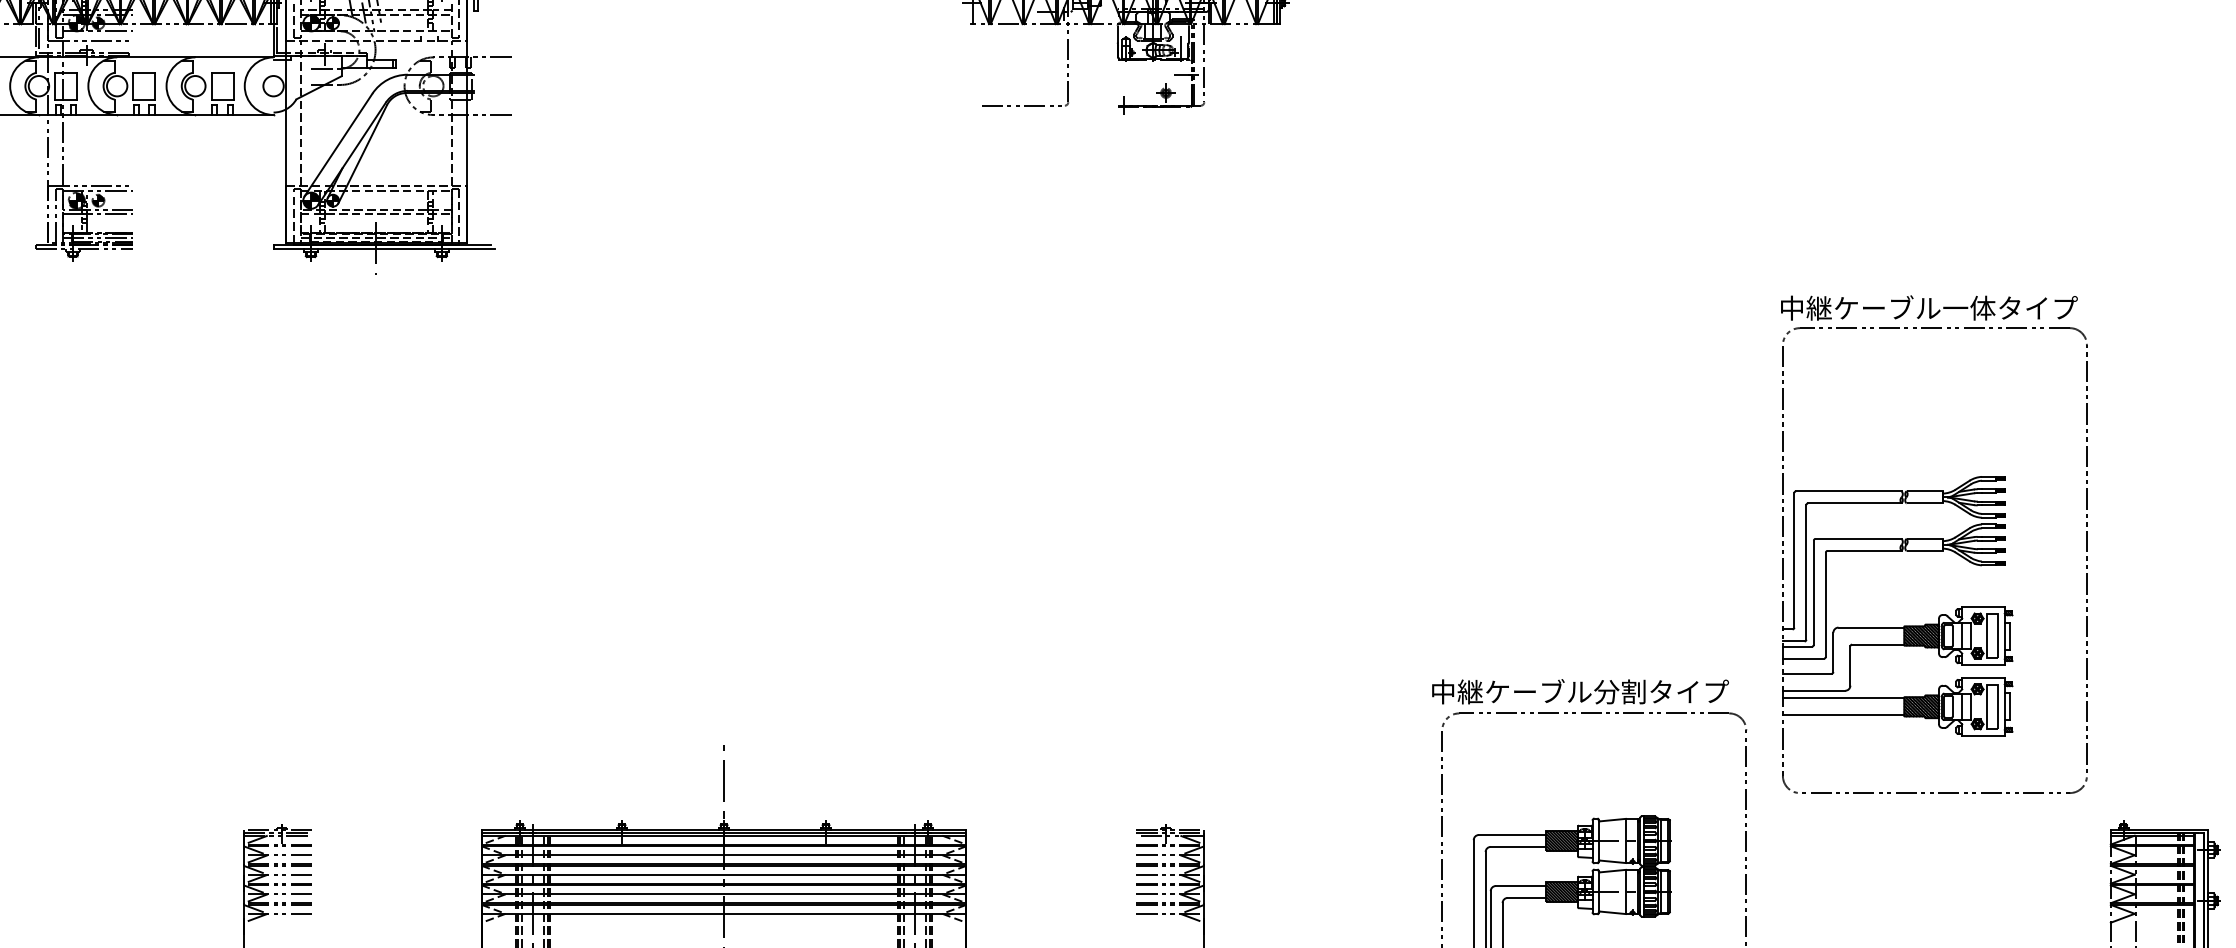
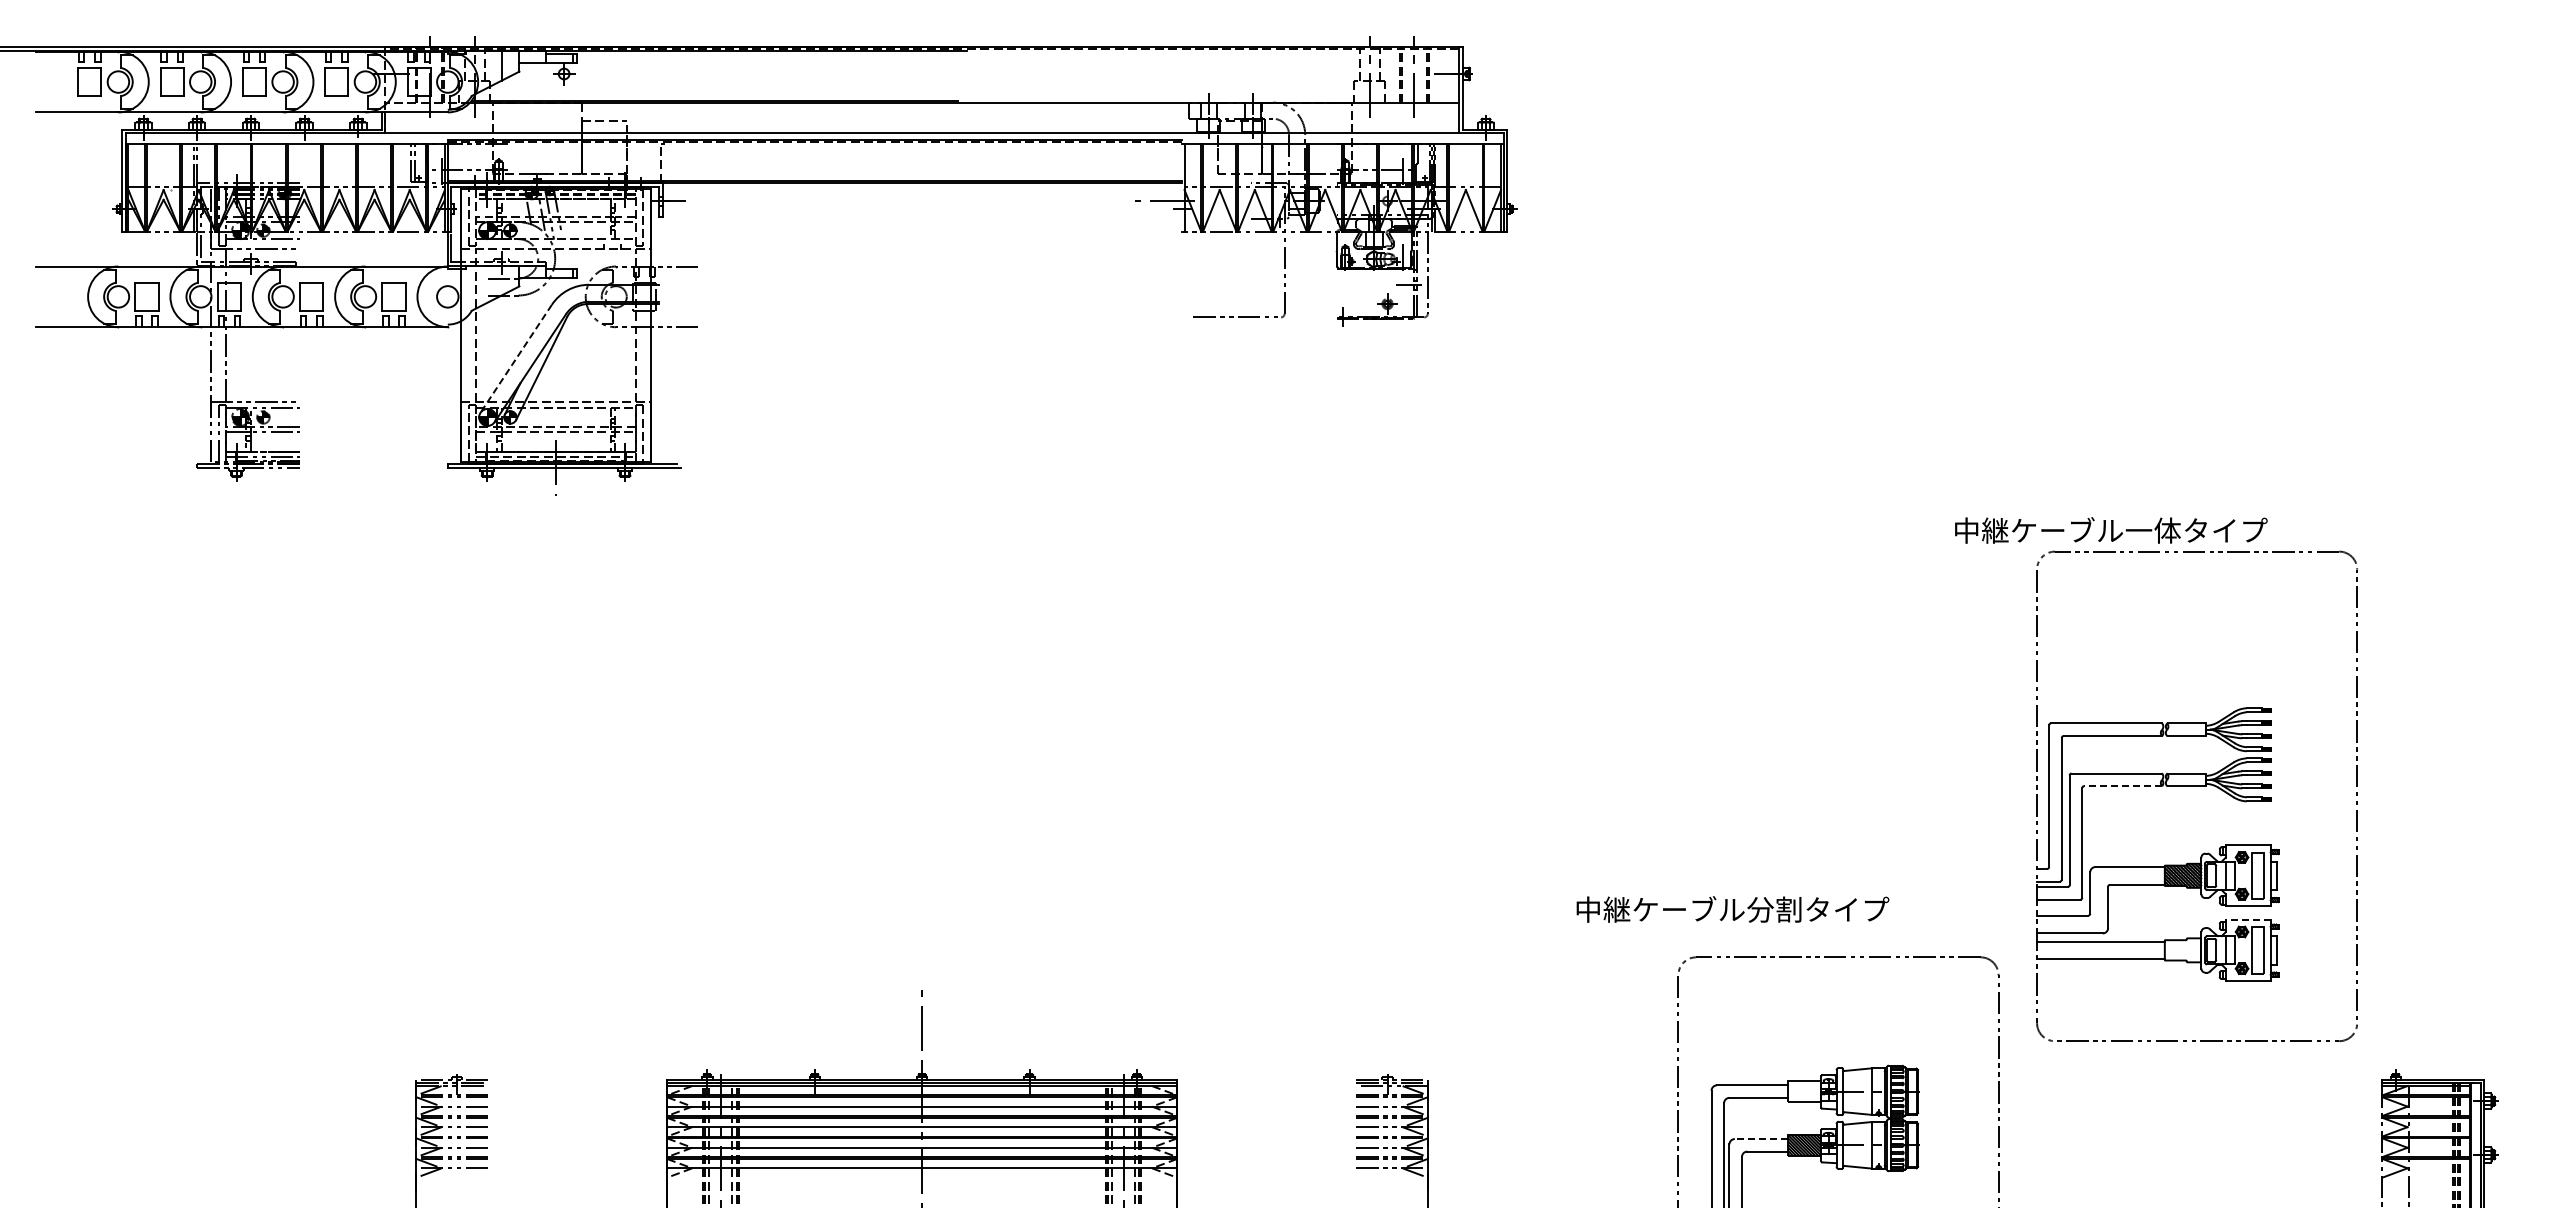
line: (338, 144) -> (516, 358), solid -> dashed
text: (1929, 308) -> (2111, 530), moved
line: (1864, 551) -> (2123, 786), solid -> dashed
line: (1982, 677) -> (2247, 919), solid -> dashed
text: (1580, 691) -> (1732, 909), moved
hatch: (1921, 706) -> (2182, 950), removed
hatch: (1562, 840) -> (1804, 1091), removed
line: (1521, 886) -> (1761, 1139), solid -> dashed

